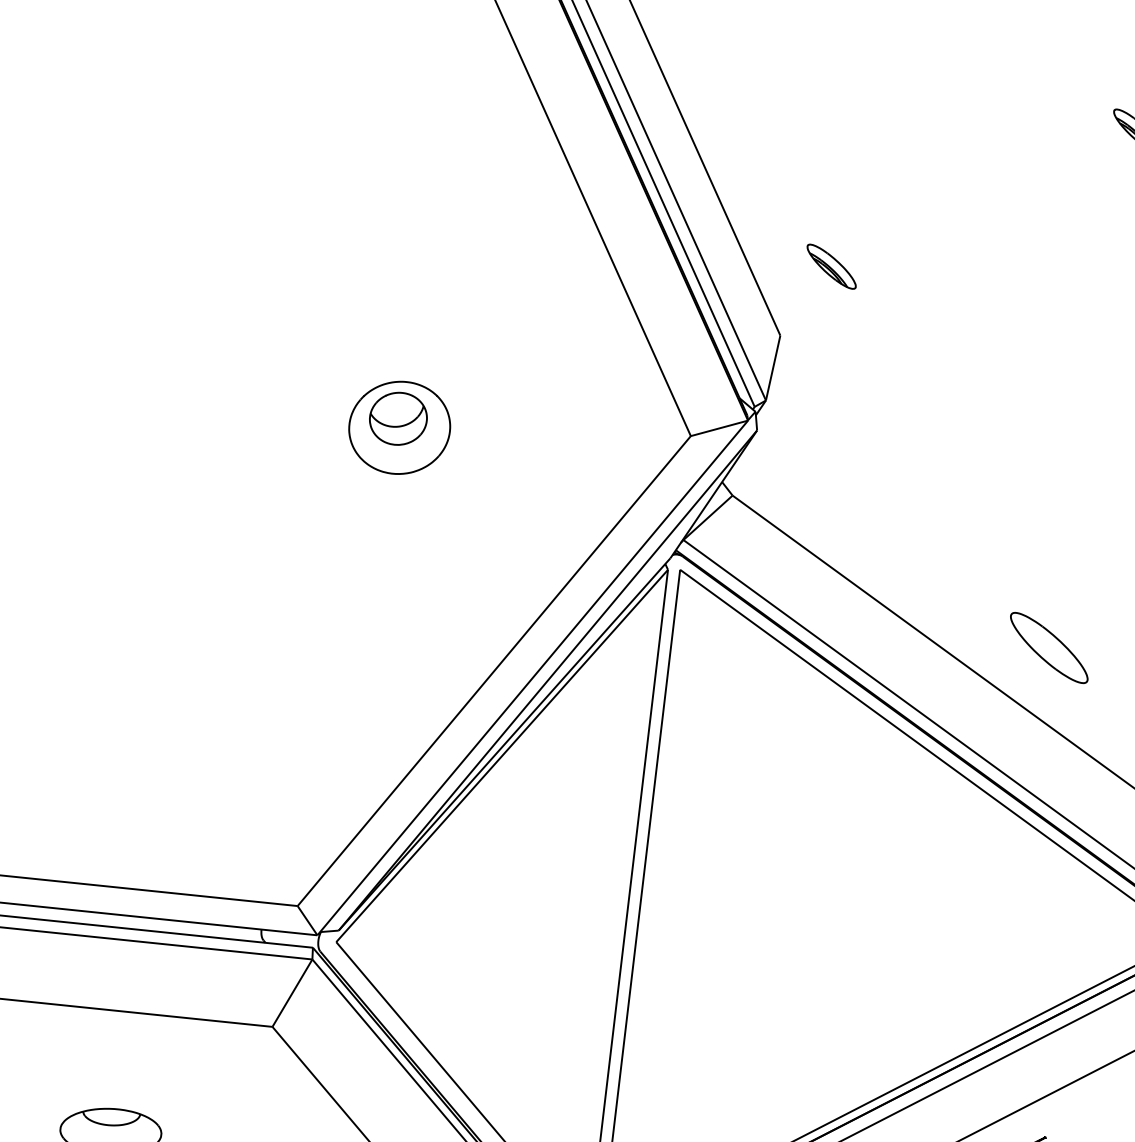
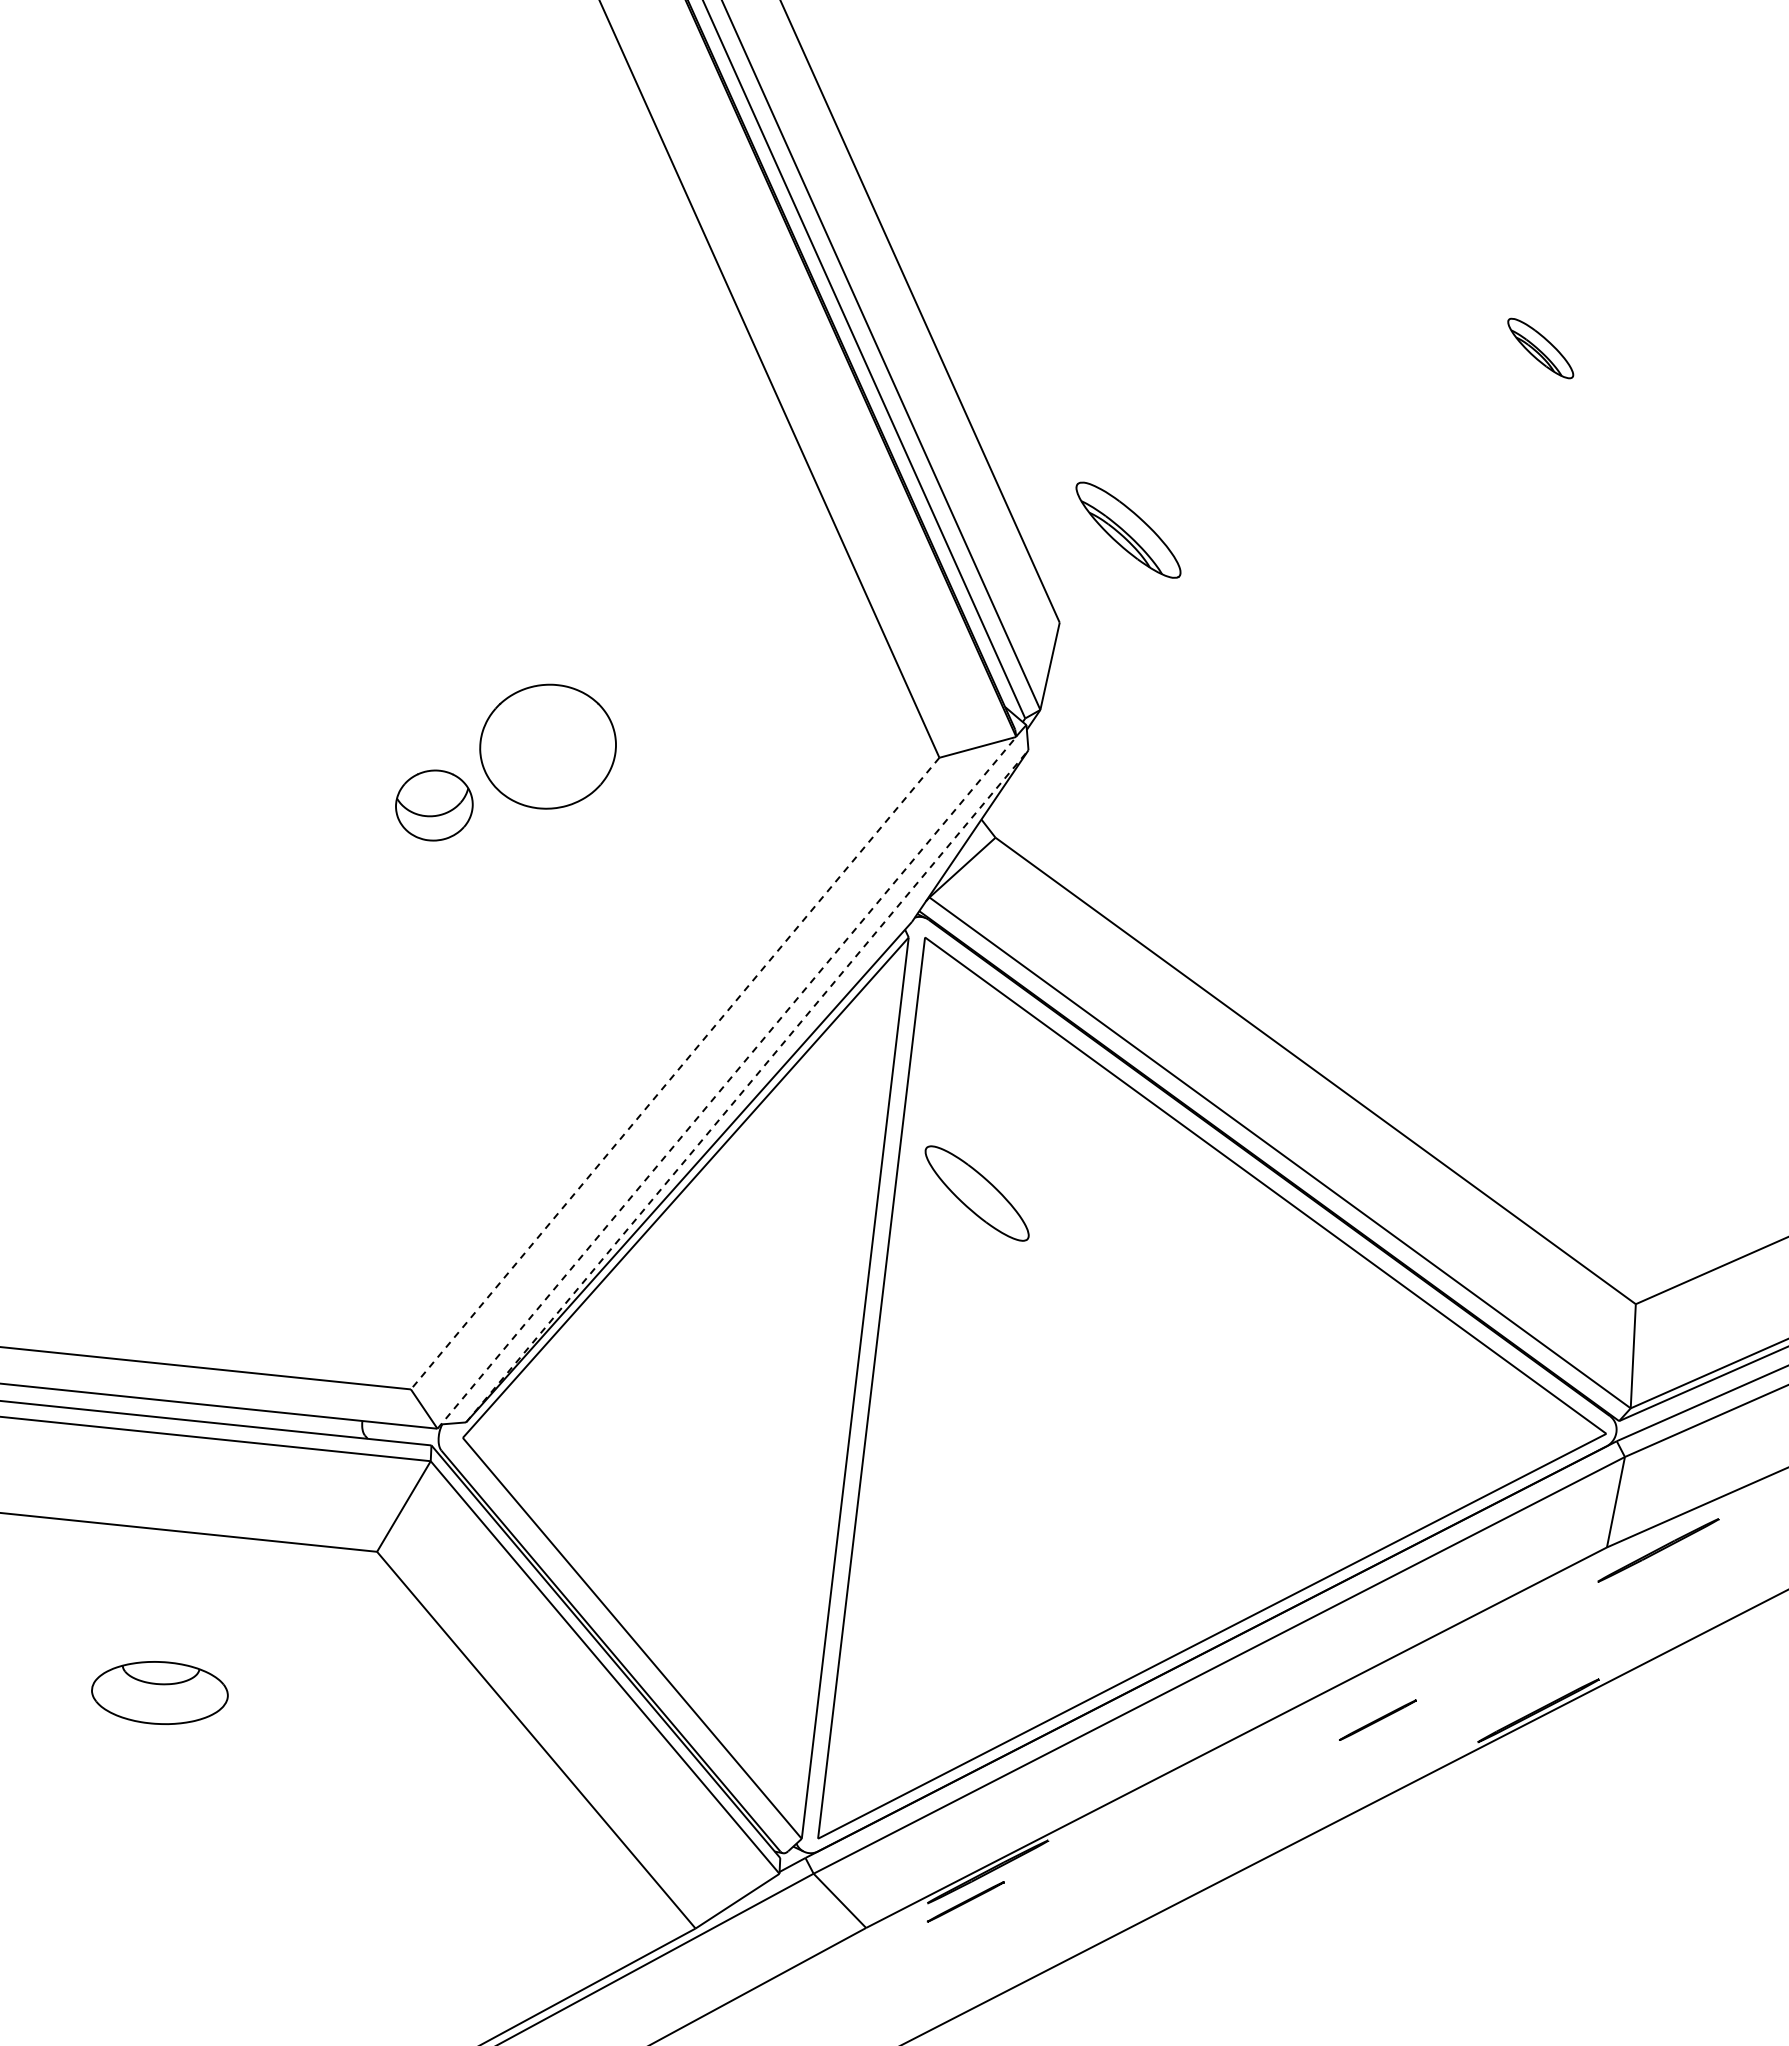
part: (831, 266) -> (1128, 529), size x1.6
part: (398, 418) -> (434, 805), moved
part: (1048, 647) -> (976, 1193), moved
line: (494, 671) -> (675, 1073), solid -> dashed
line: (532, 677) -> (726, 1082), solid -> dashed
line: (548, 679) -> (747, 1085), solid -> dashed

